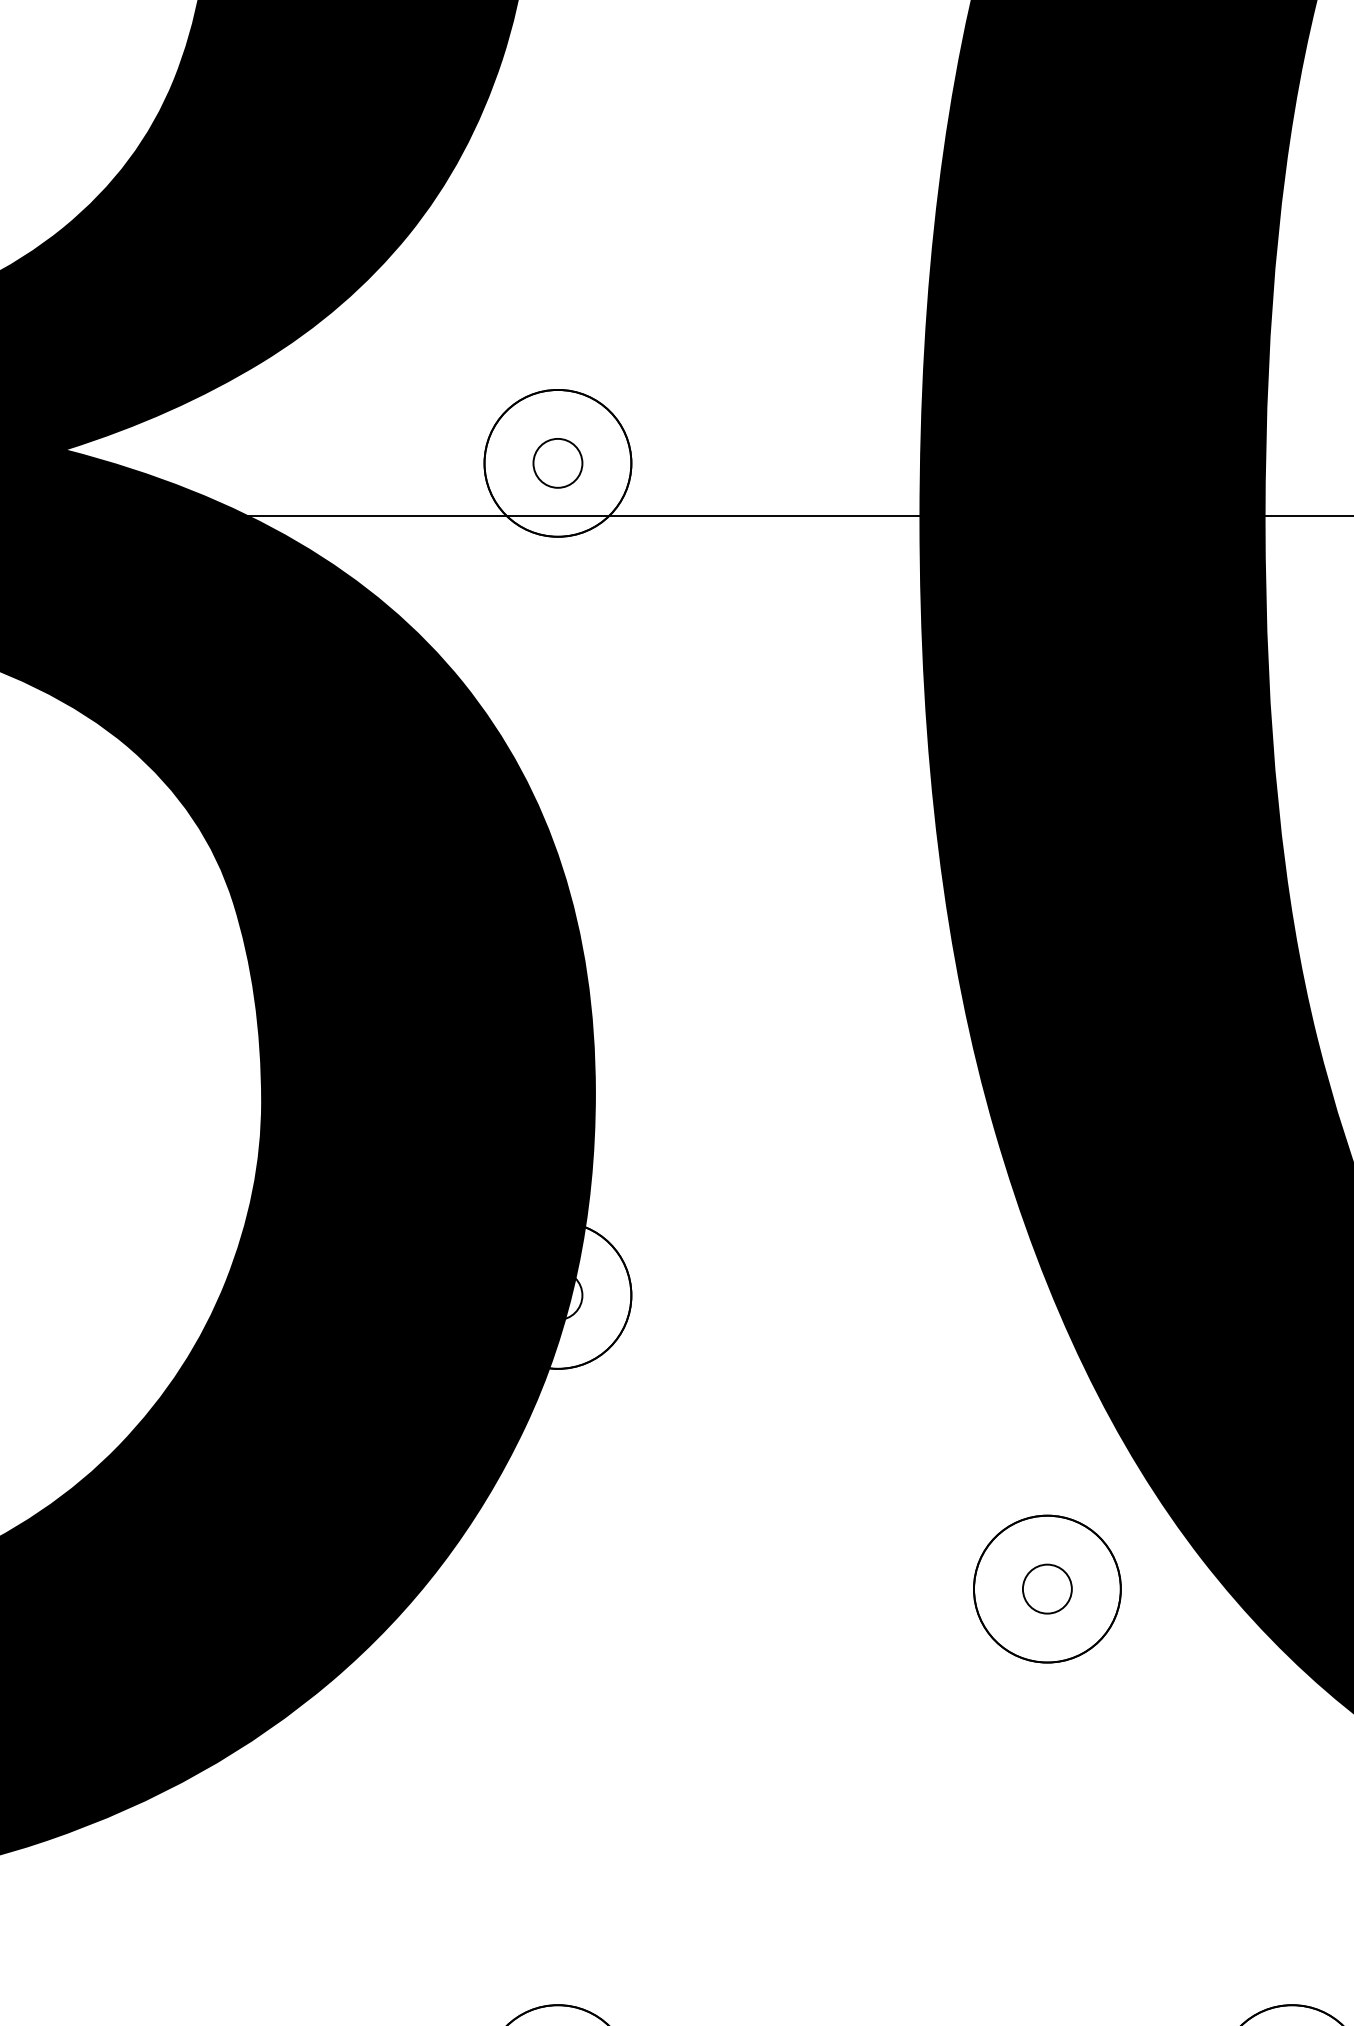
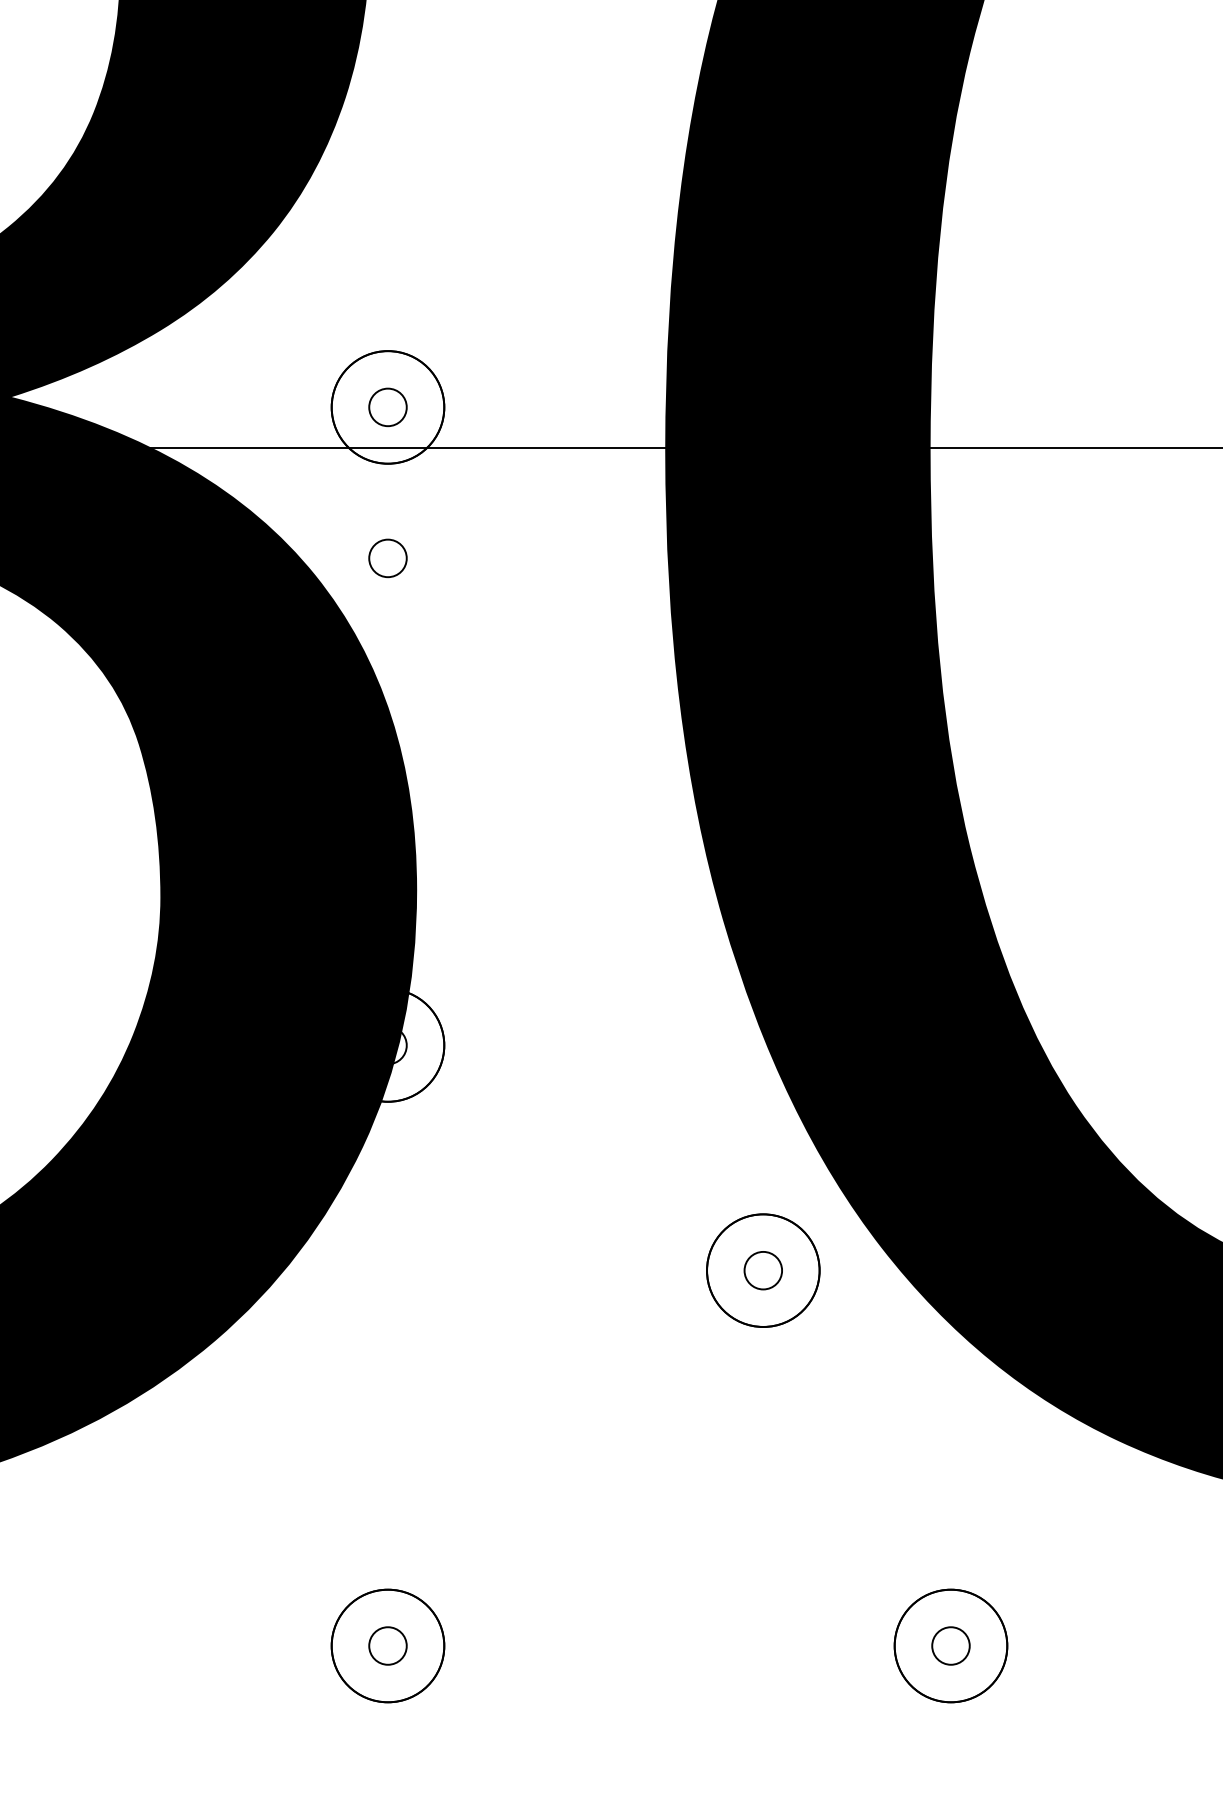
part: (557, 660) -> (387, 558), added

